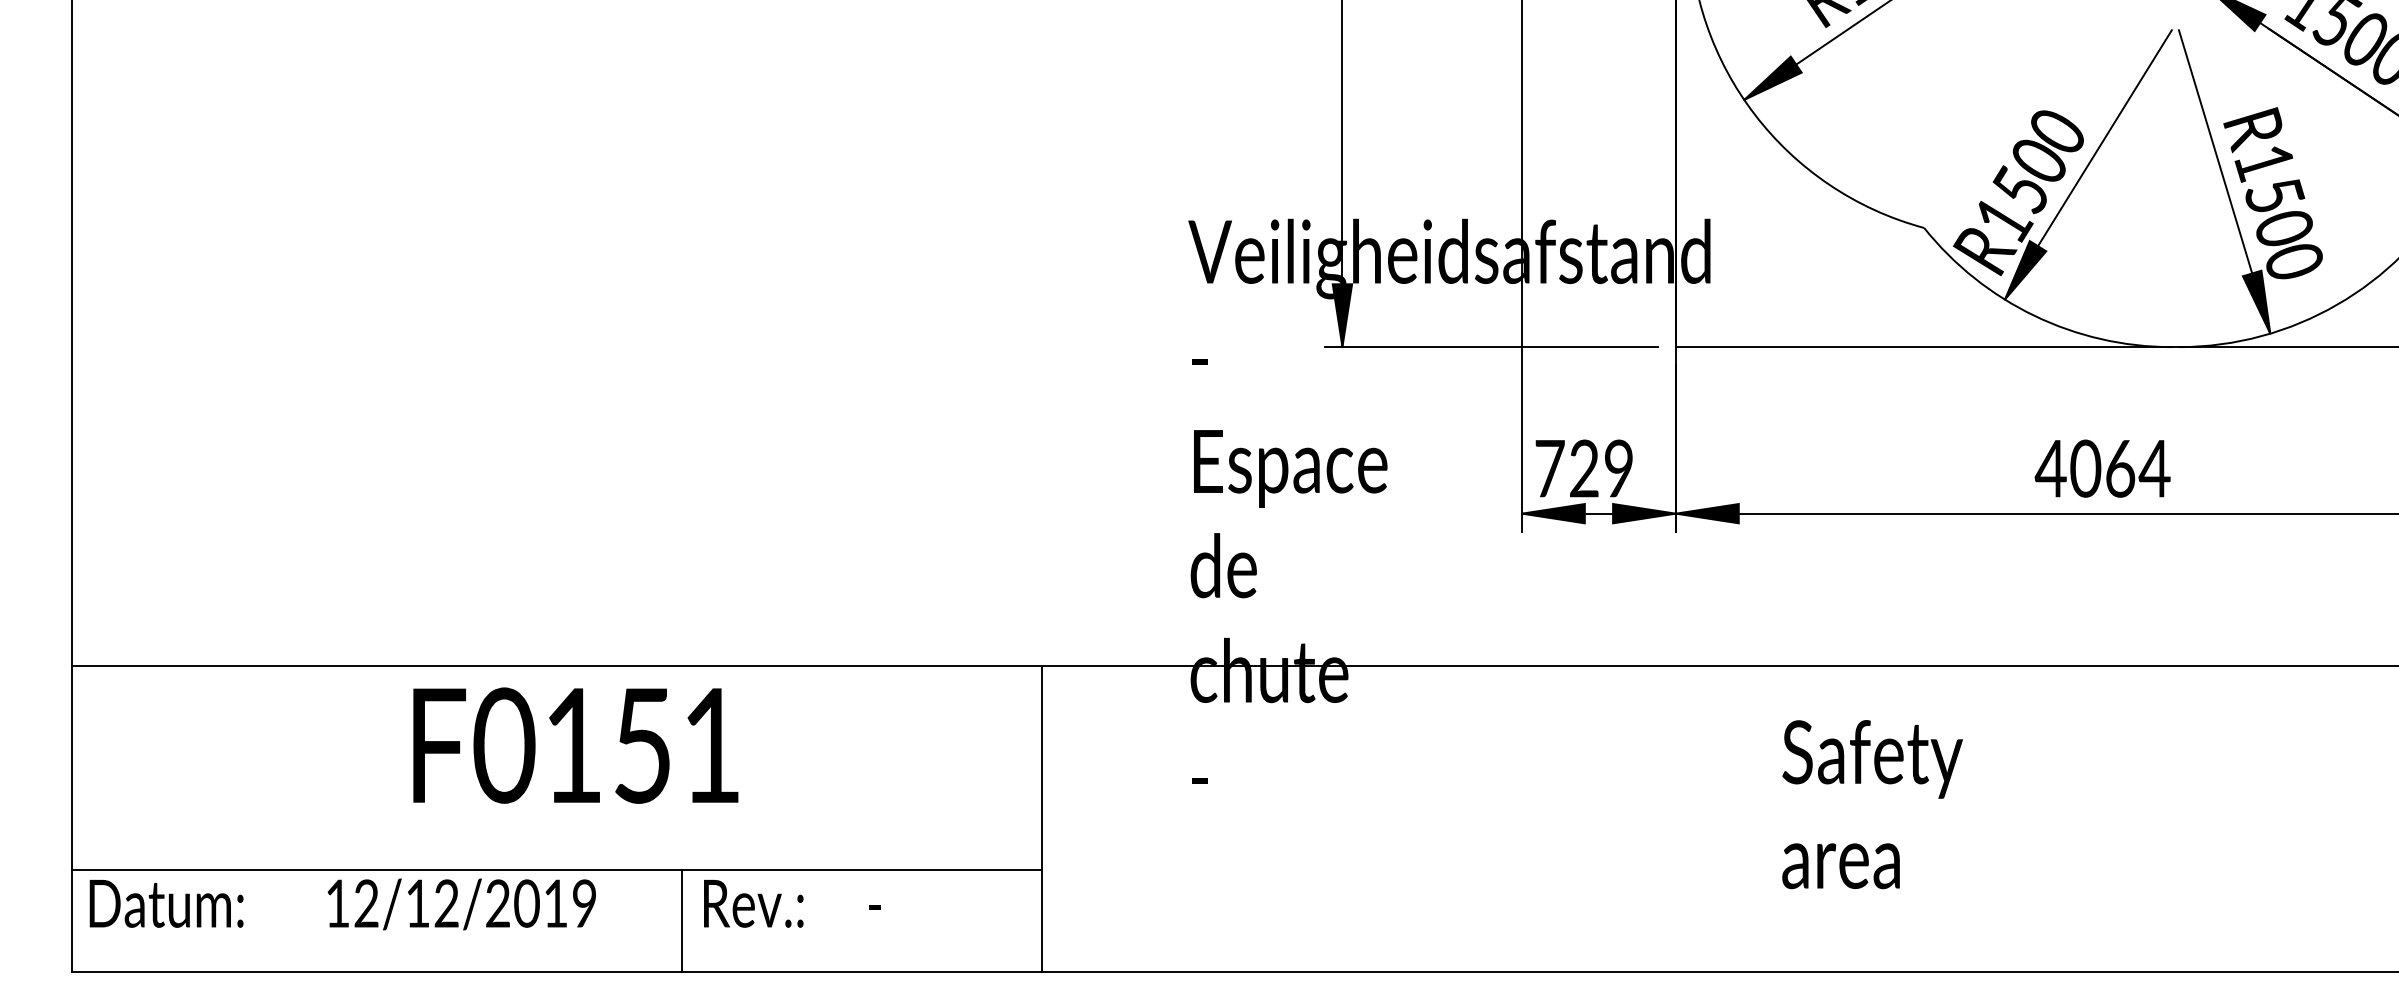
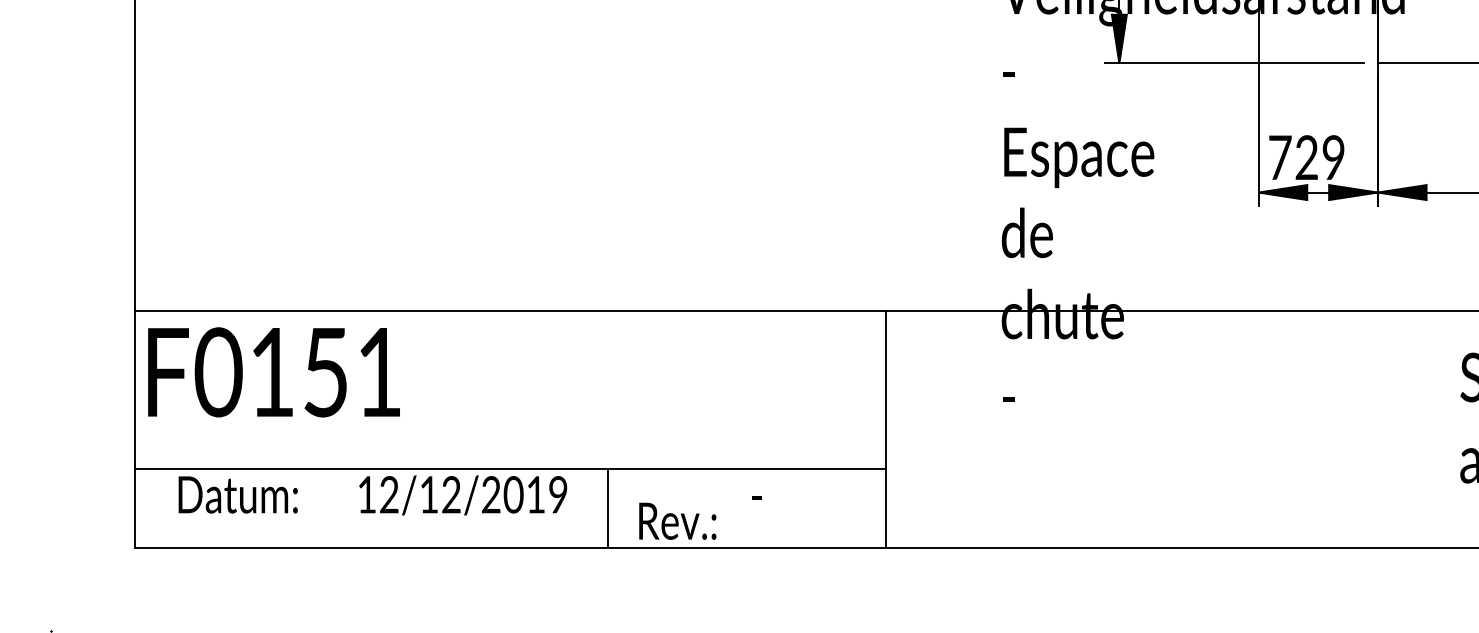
text: (575, 745) -> (273, 372), moved
text: (166, 903) -> (238, 494), moved
text: (753, 903) -> (677, 521), moved
text: (461, 904) -> (462, 495), moved

